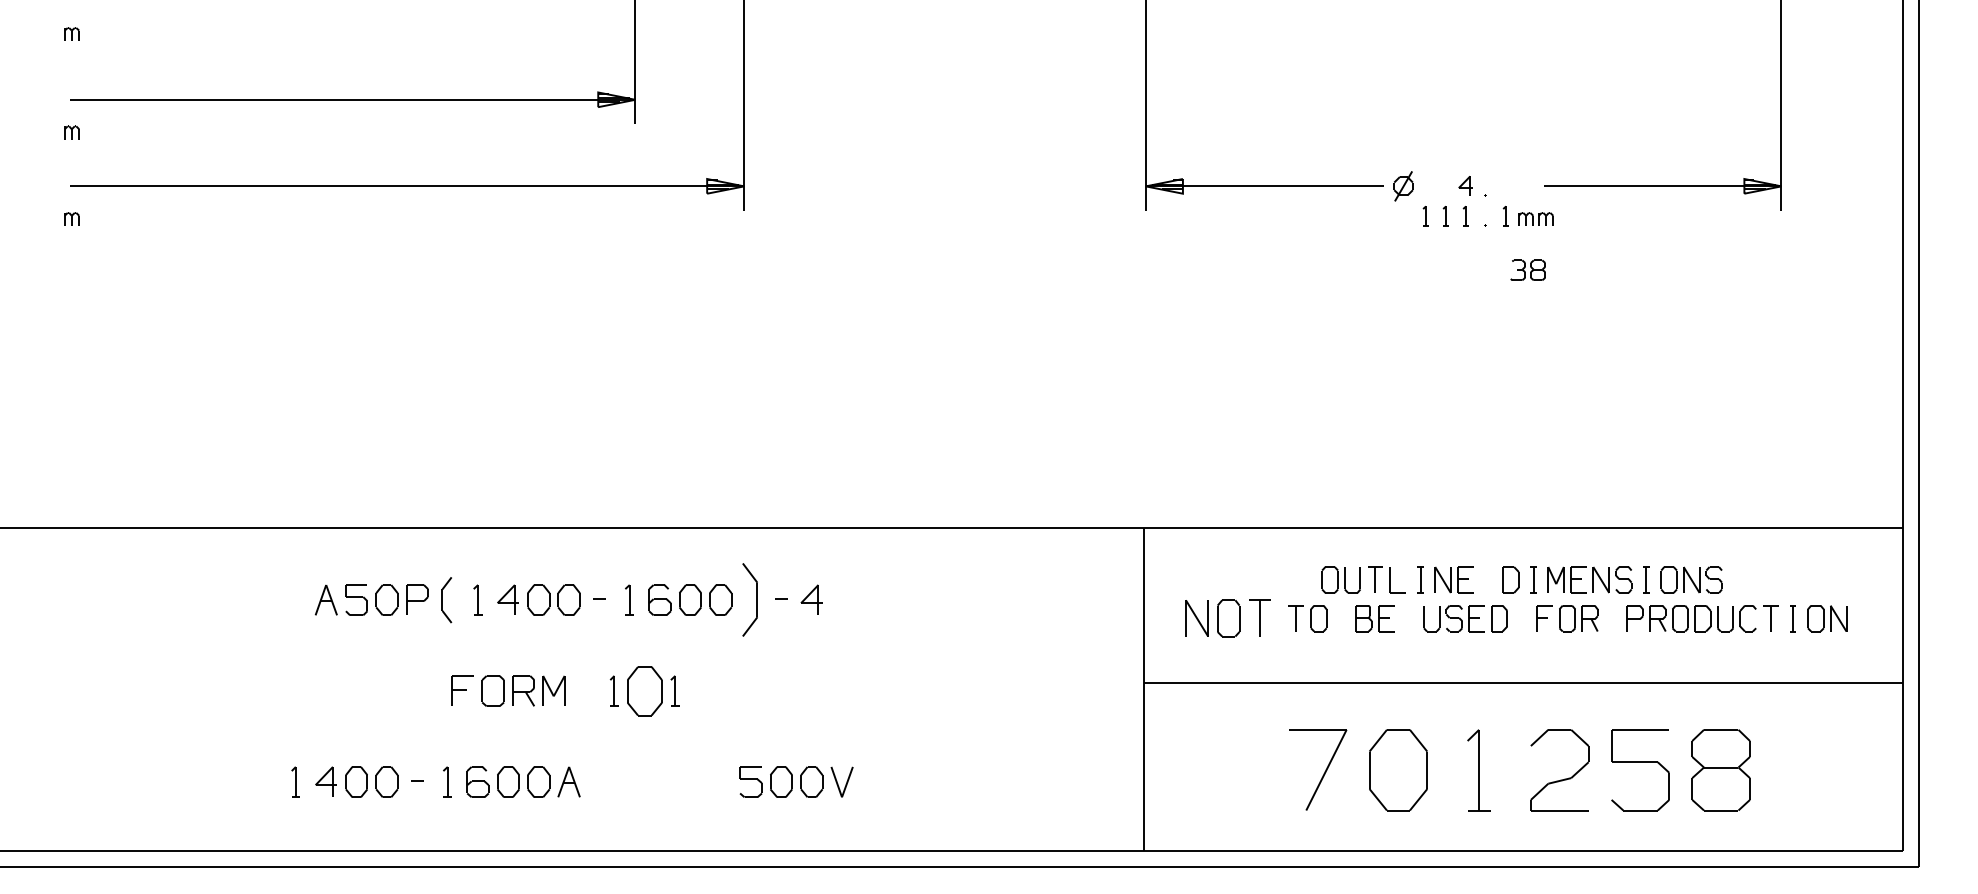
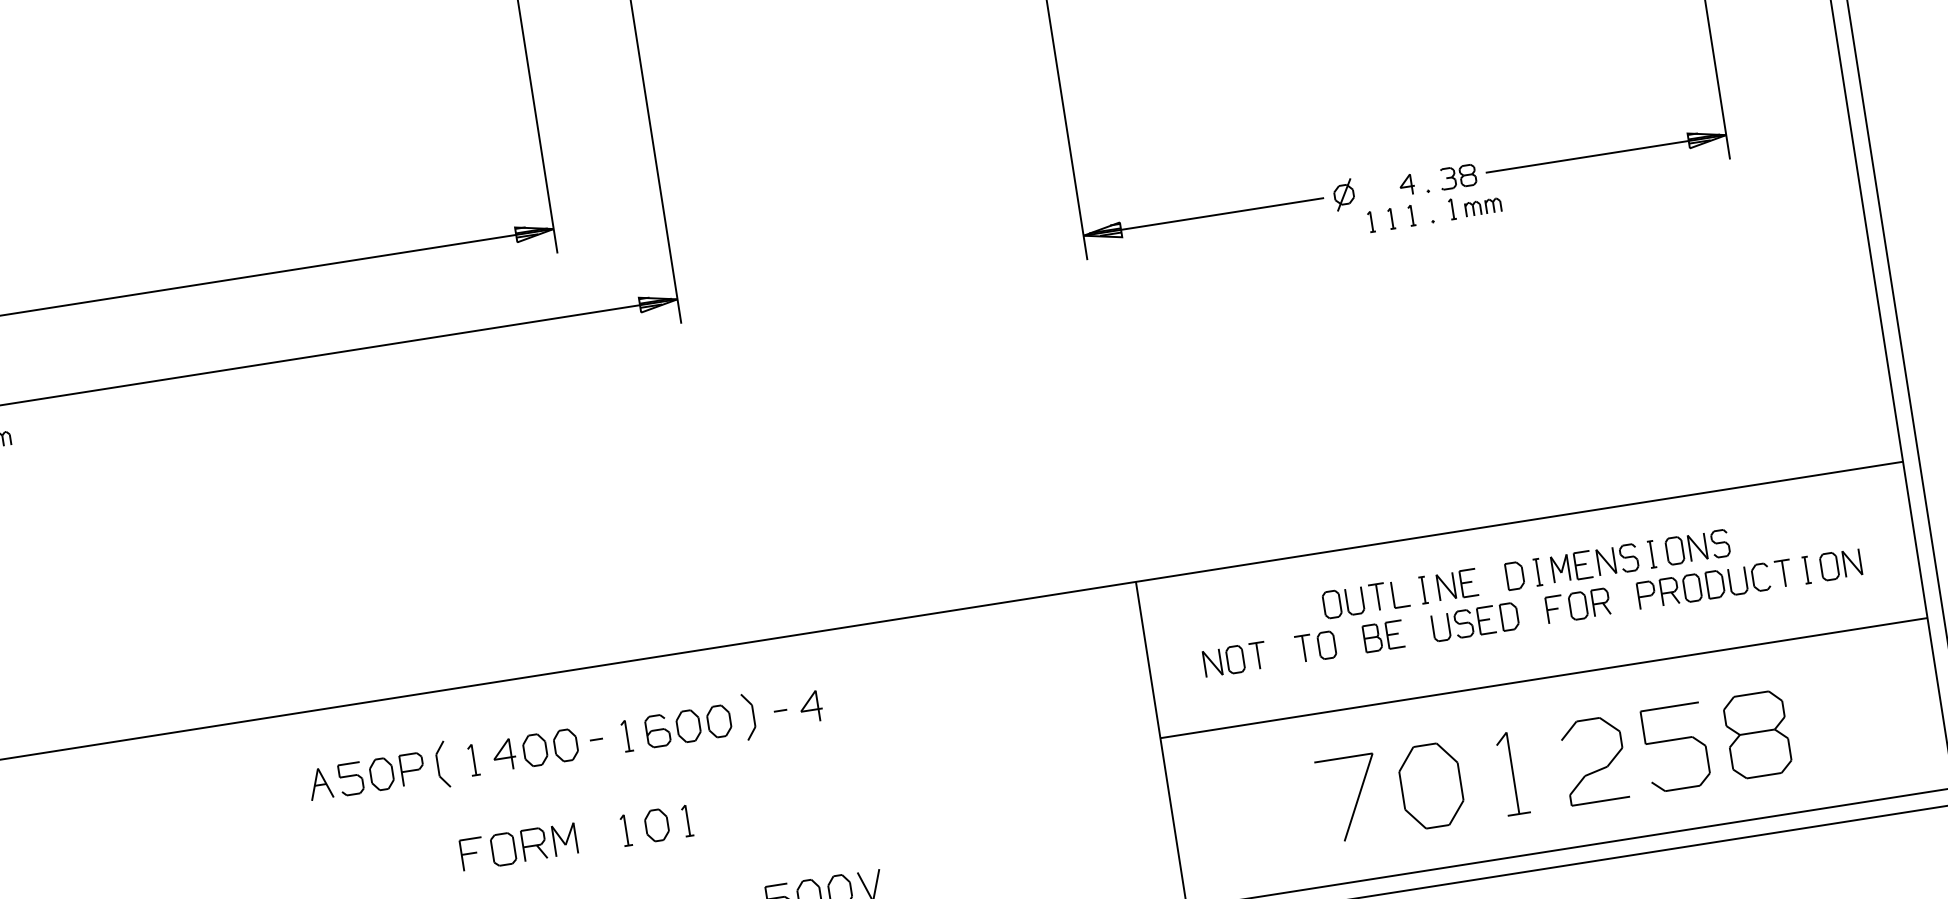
part: (1527, 269) -> (1457, 176), moved
part: (750, 600) -> (749, 717), size x0.62
part: (1227, 618) -> (1234, 659), size x0.71
part: (644, 690) -> (656, 824), size x0.62

